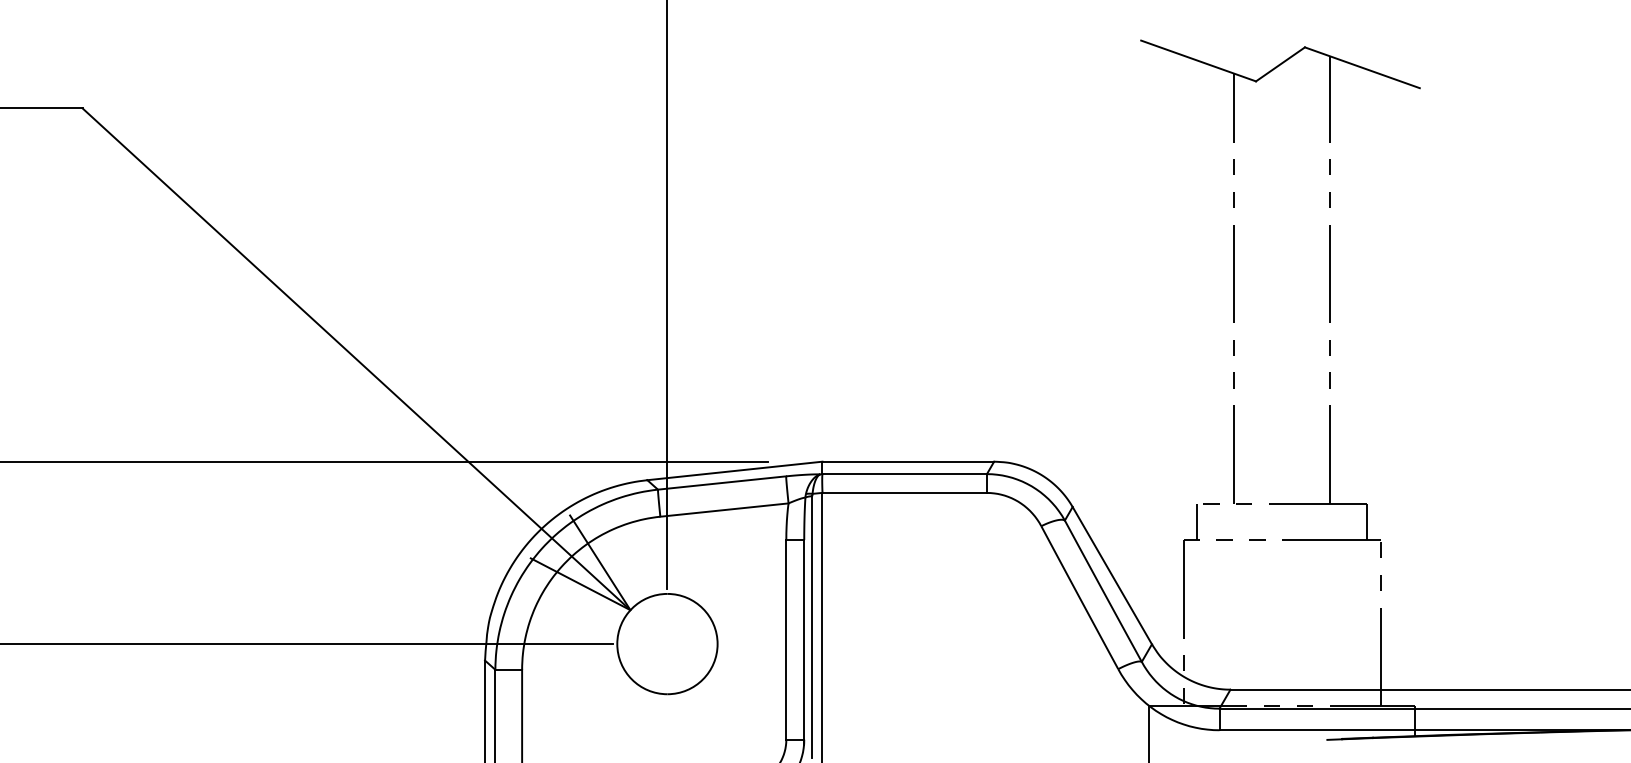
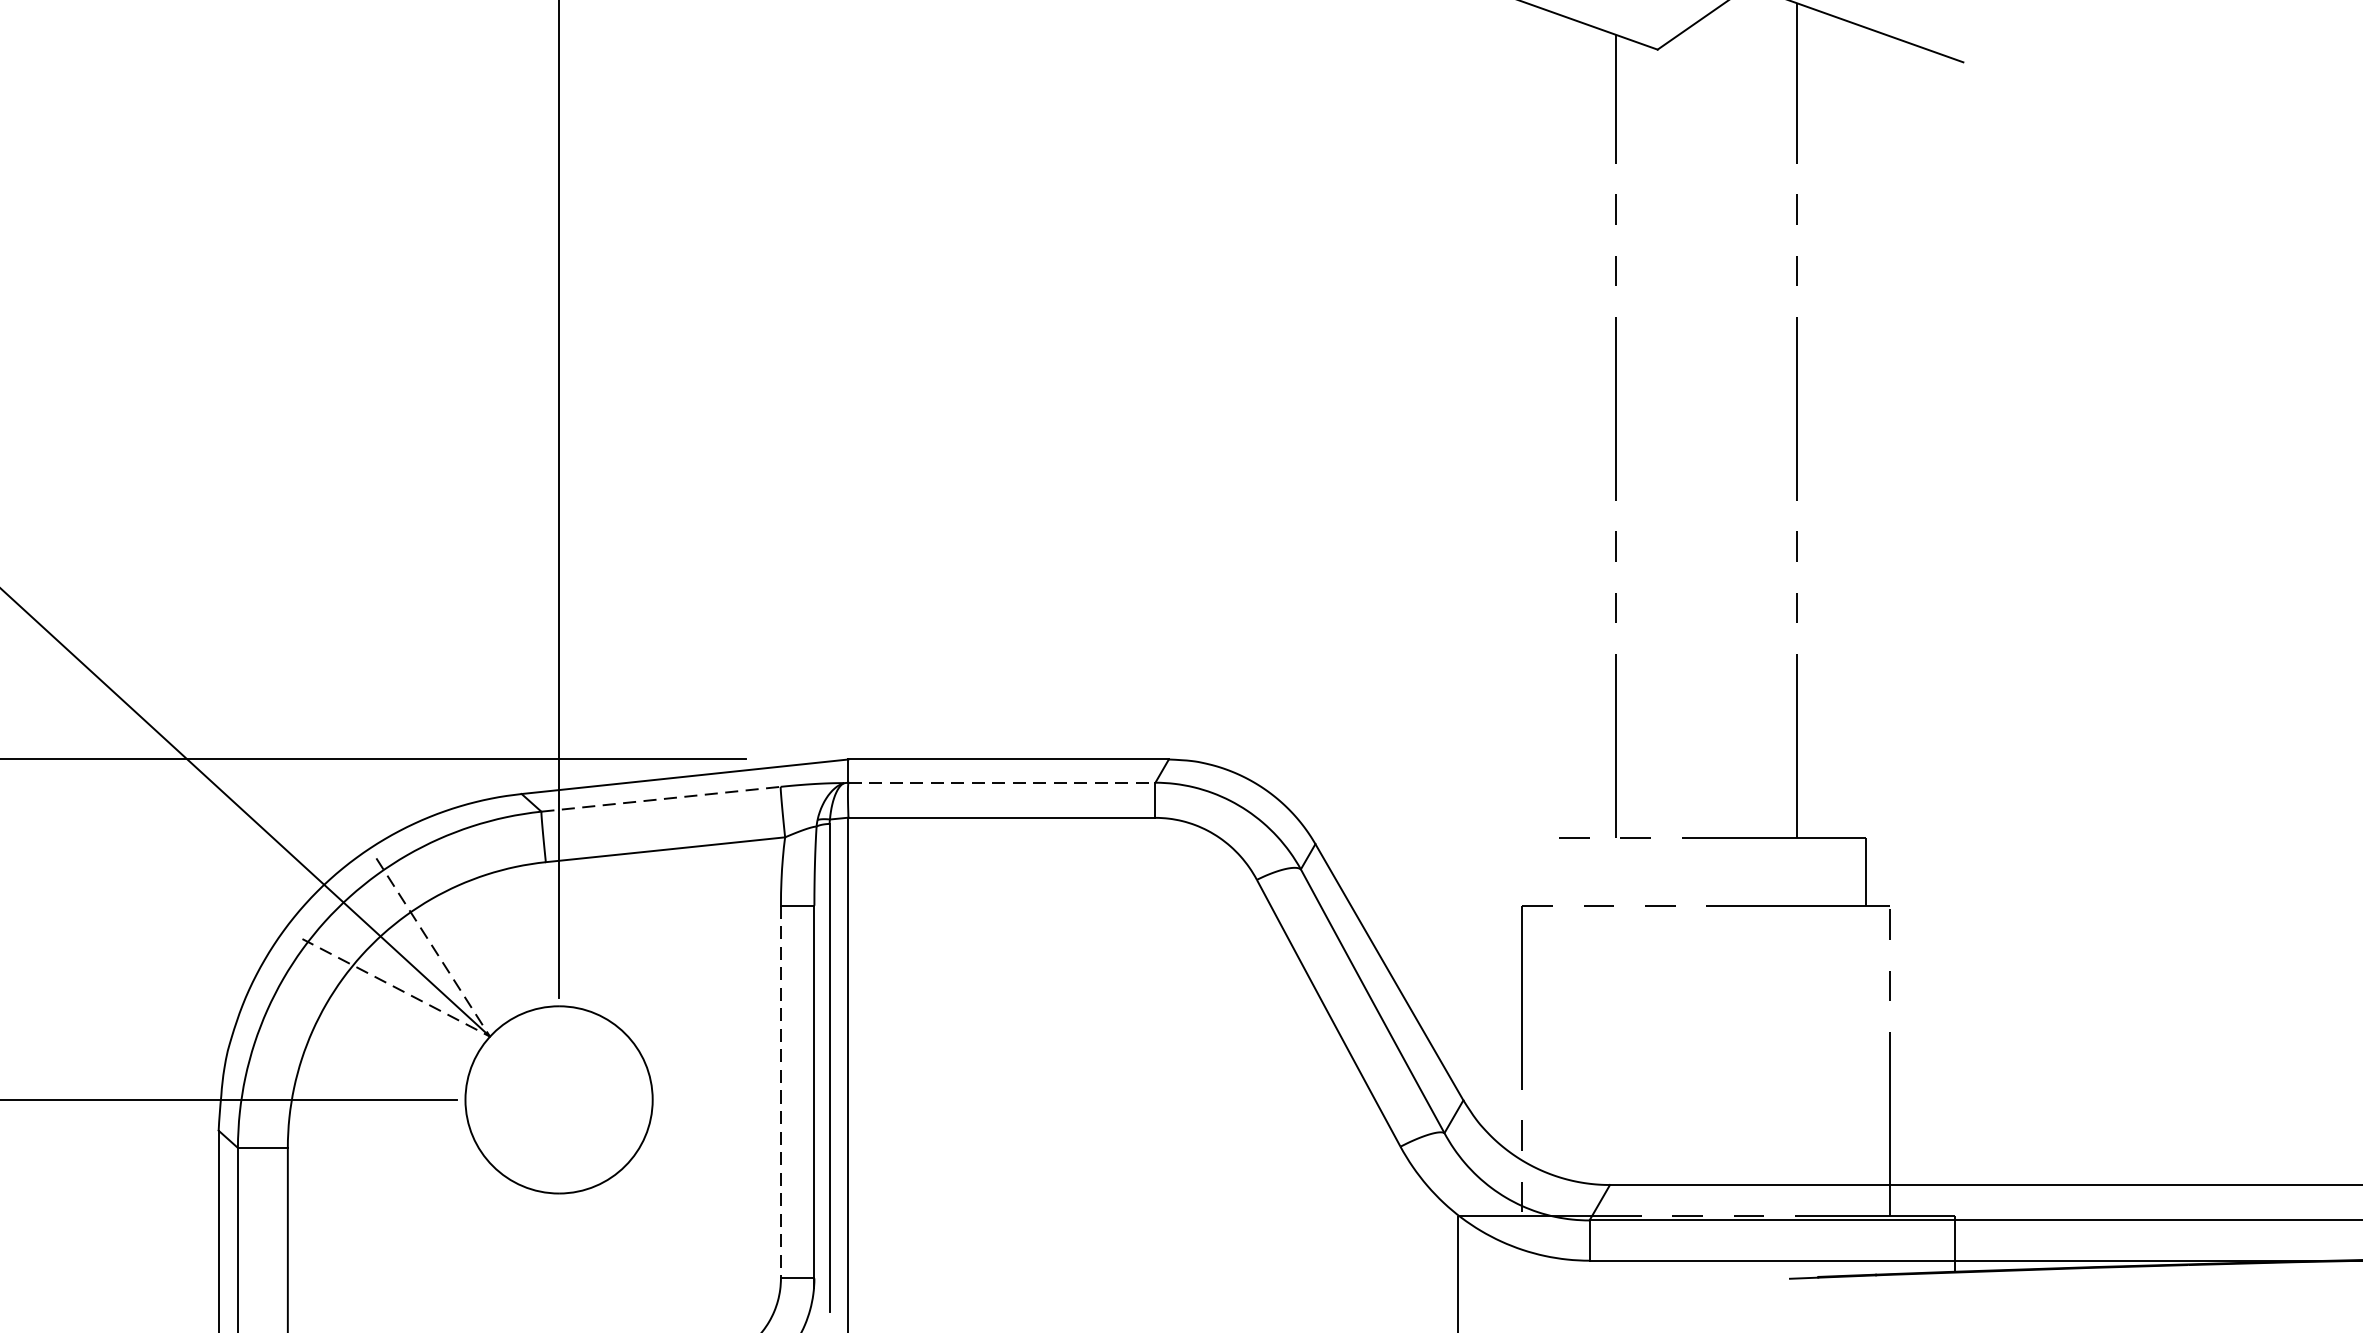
line: (905, 474) -> (1003, 783), solid -> dashed
line: (722, 482) -> (661, 798), solid -> dashed
line: (1196, 521) -> (1546, 871), removed
line: (630, 610) -> (490, 1037), solid -> dashed
line: (786, 639) -> (781, 1091), solid -> dashed

